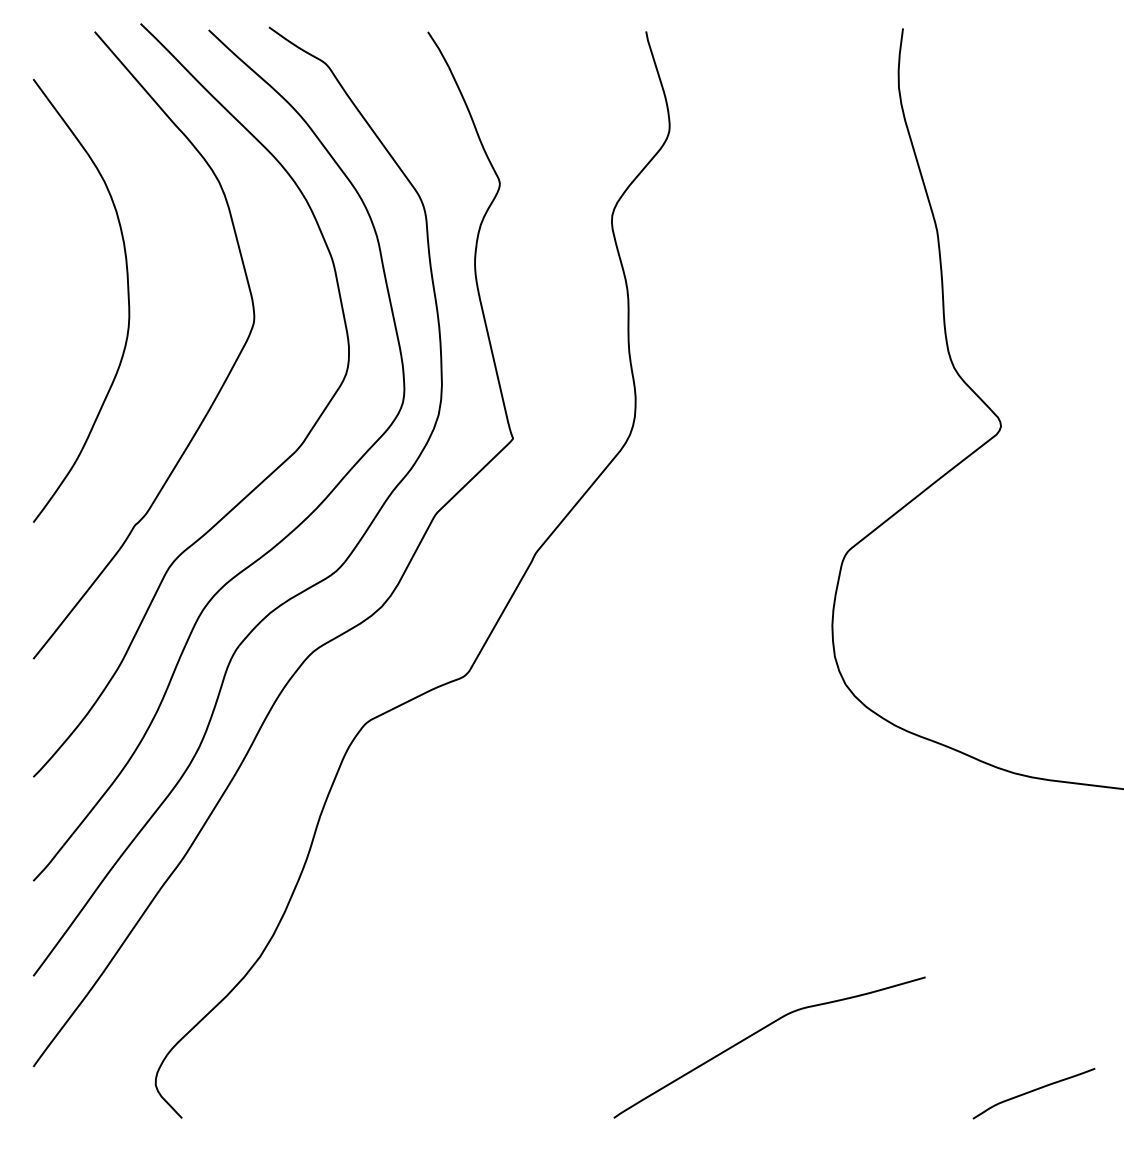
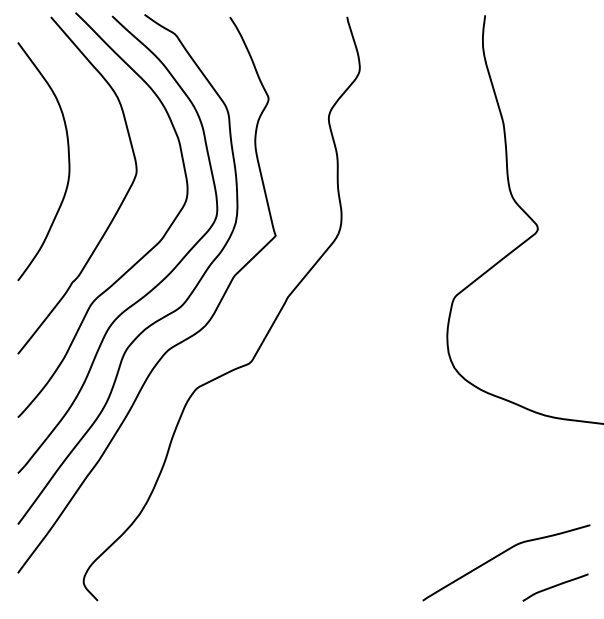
curve: (762, 1031) -> (502, 554), moved

